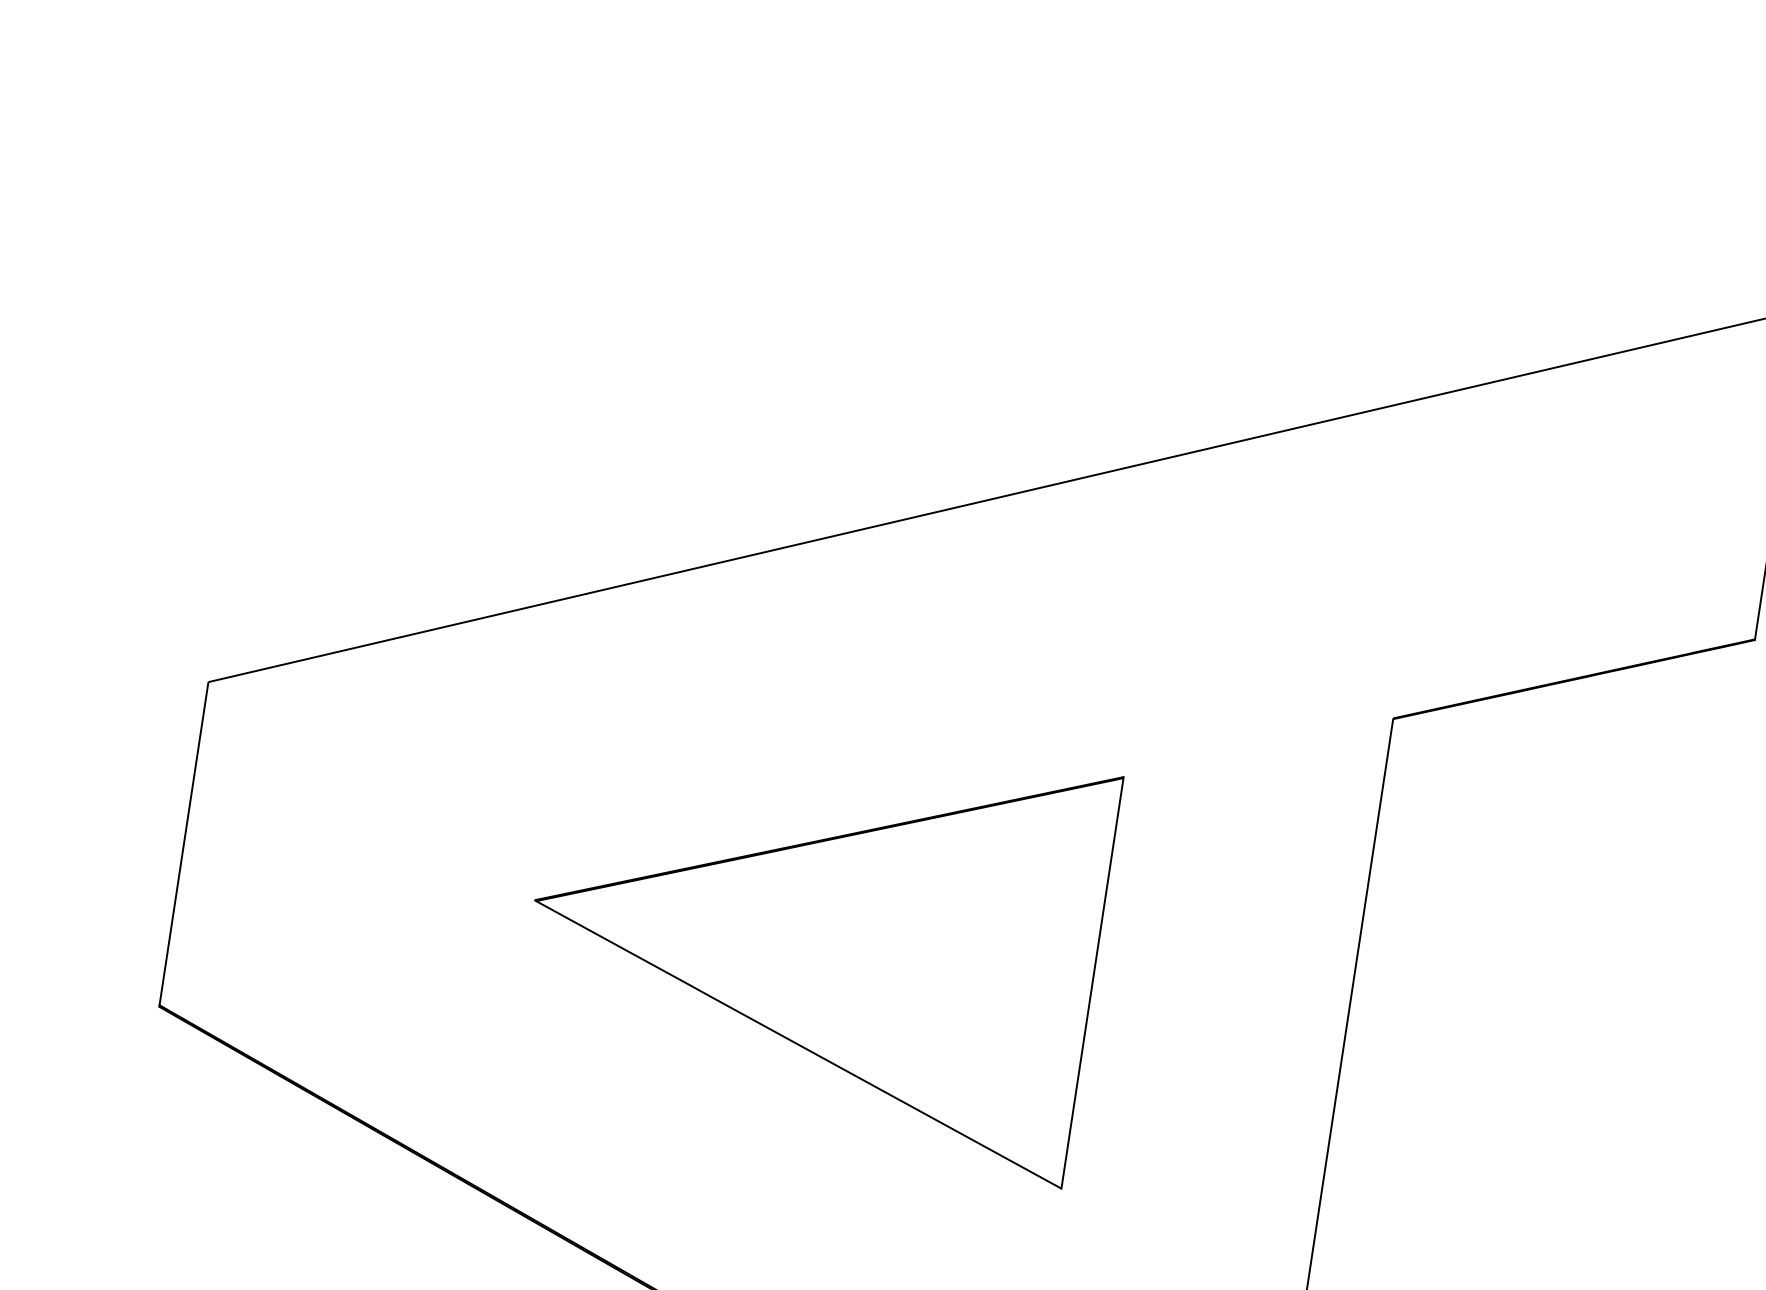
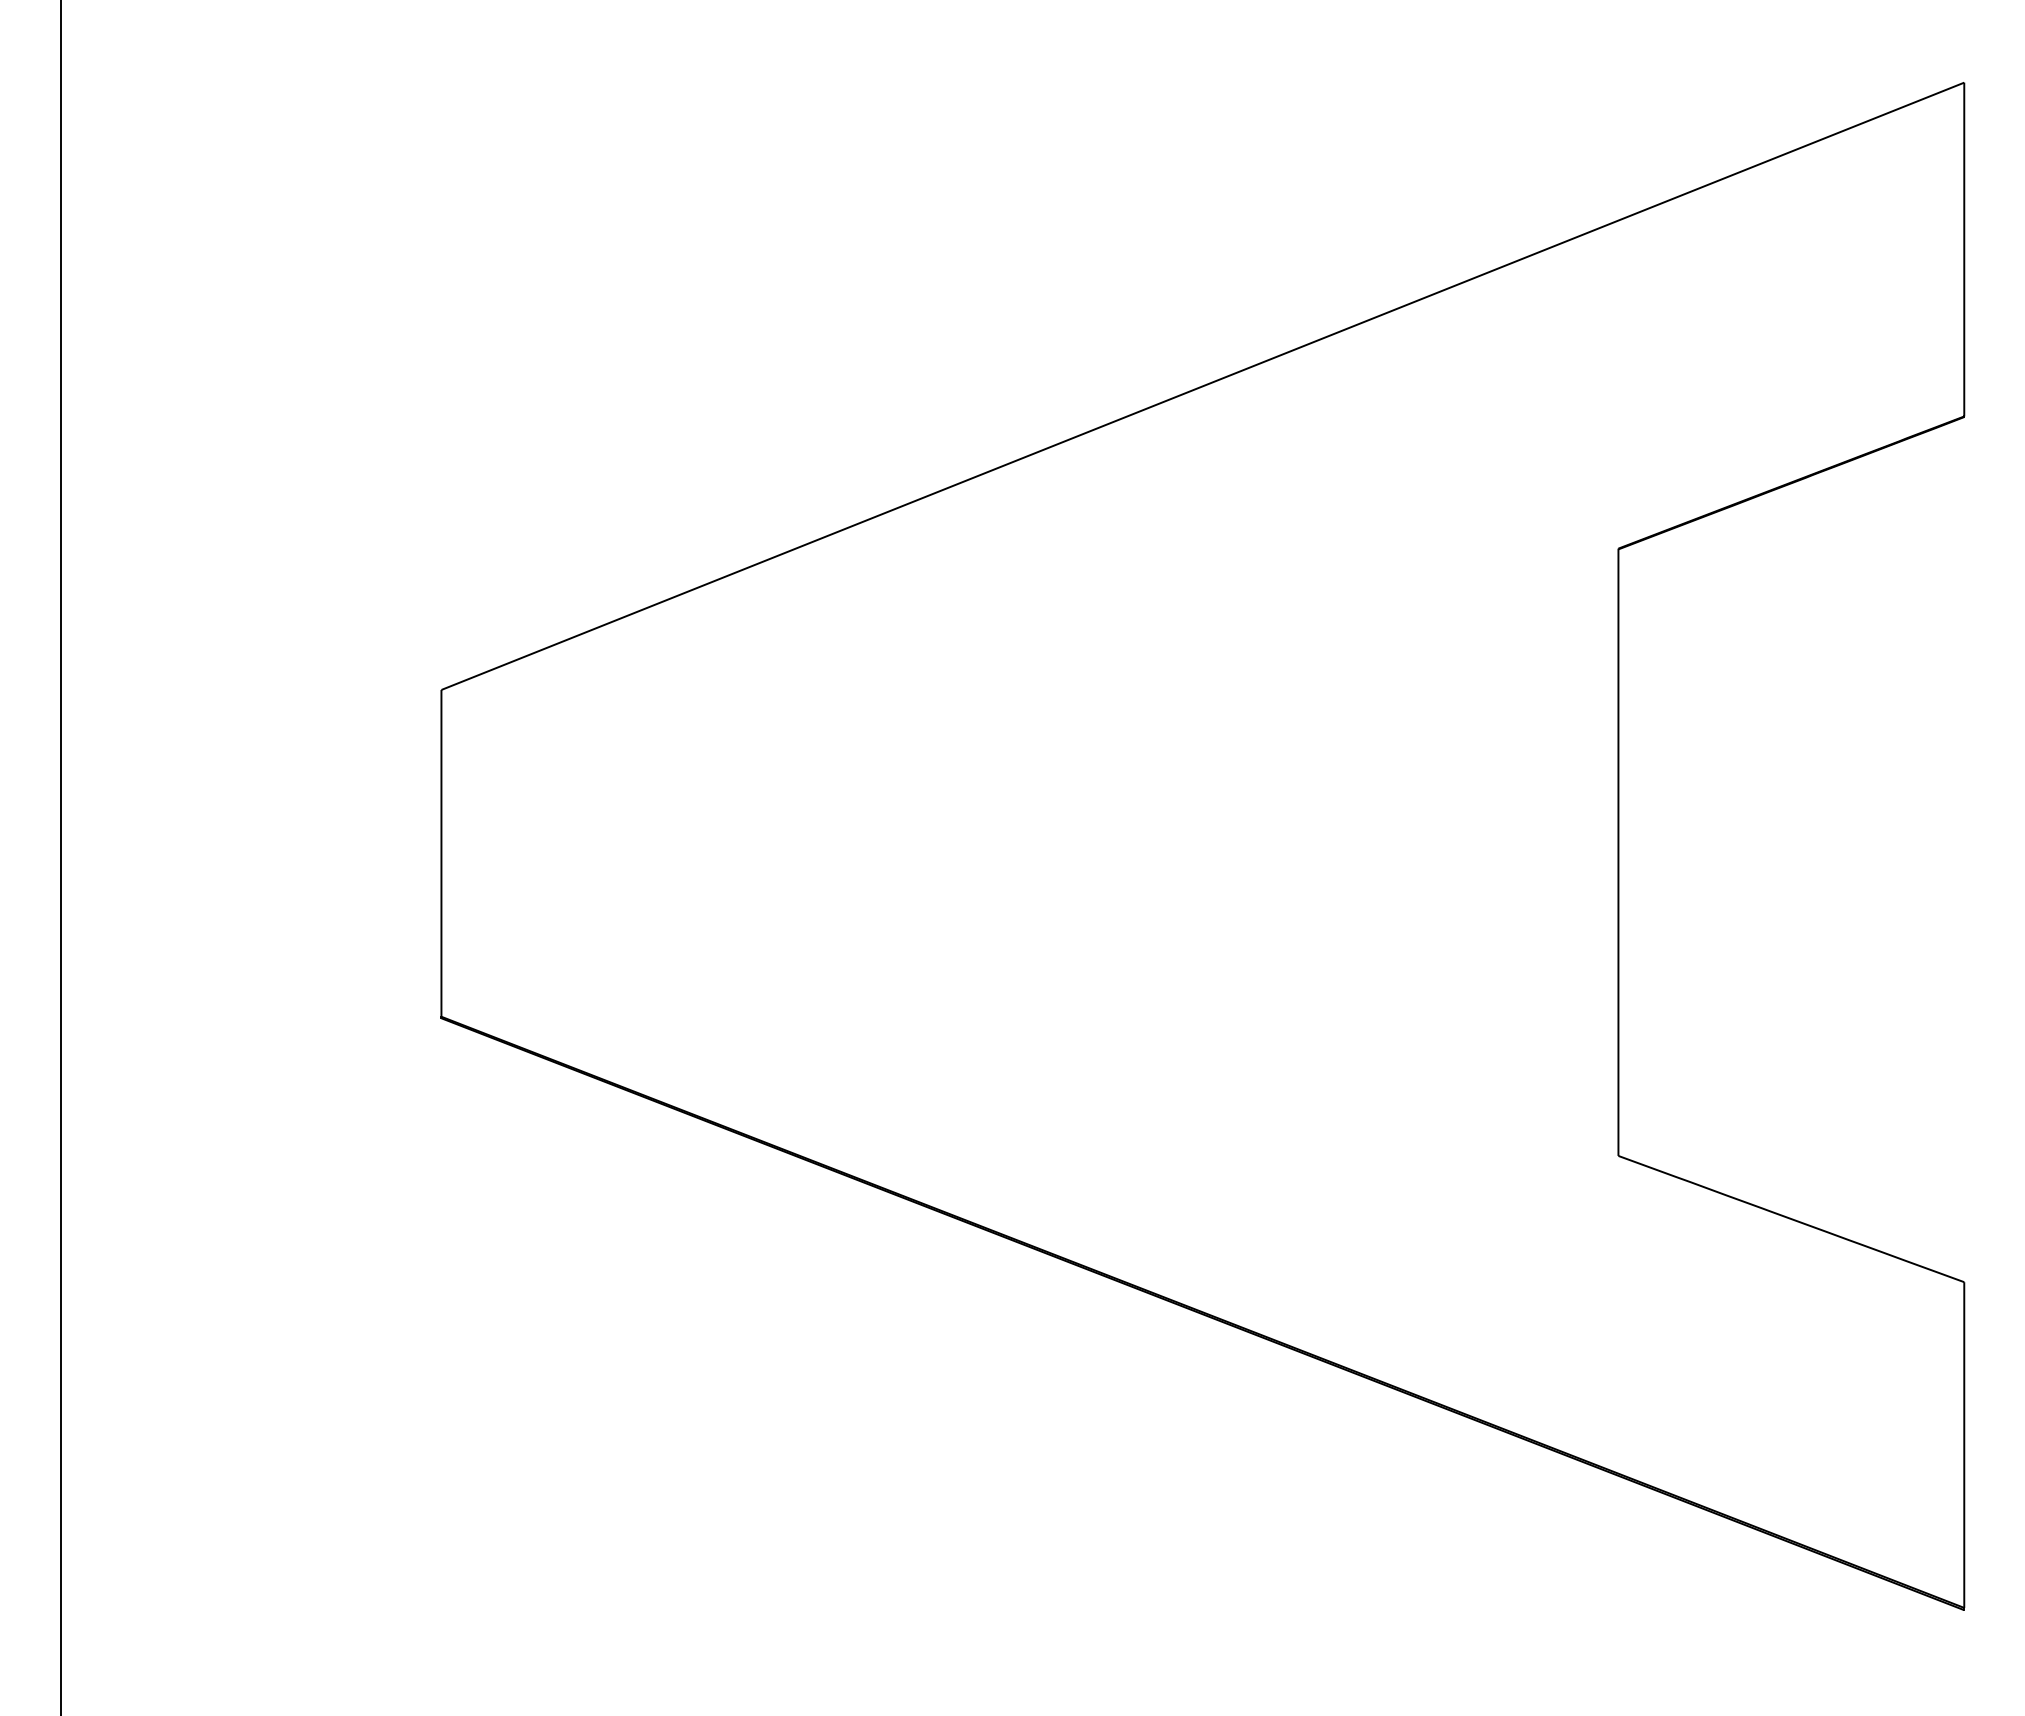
part: (813, 940) -> (1078, 854), removed

